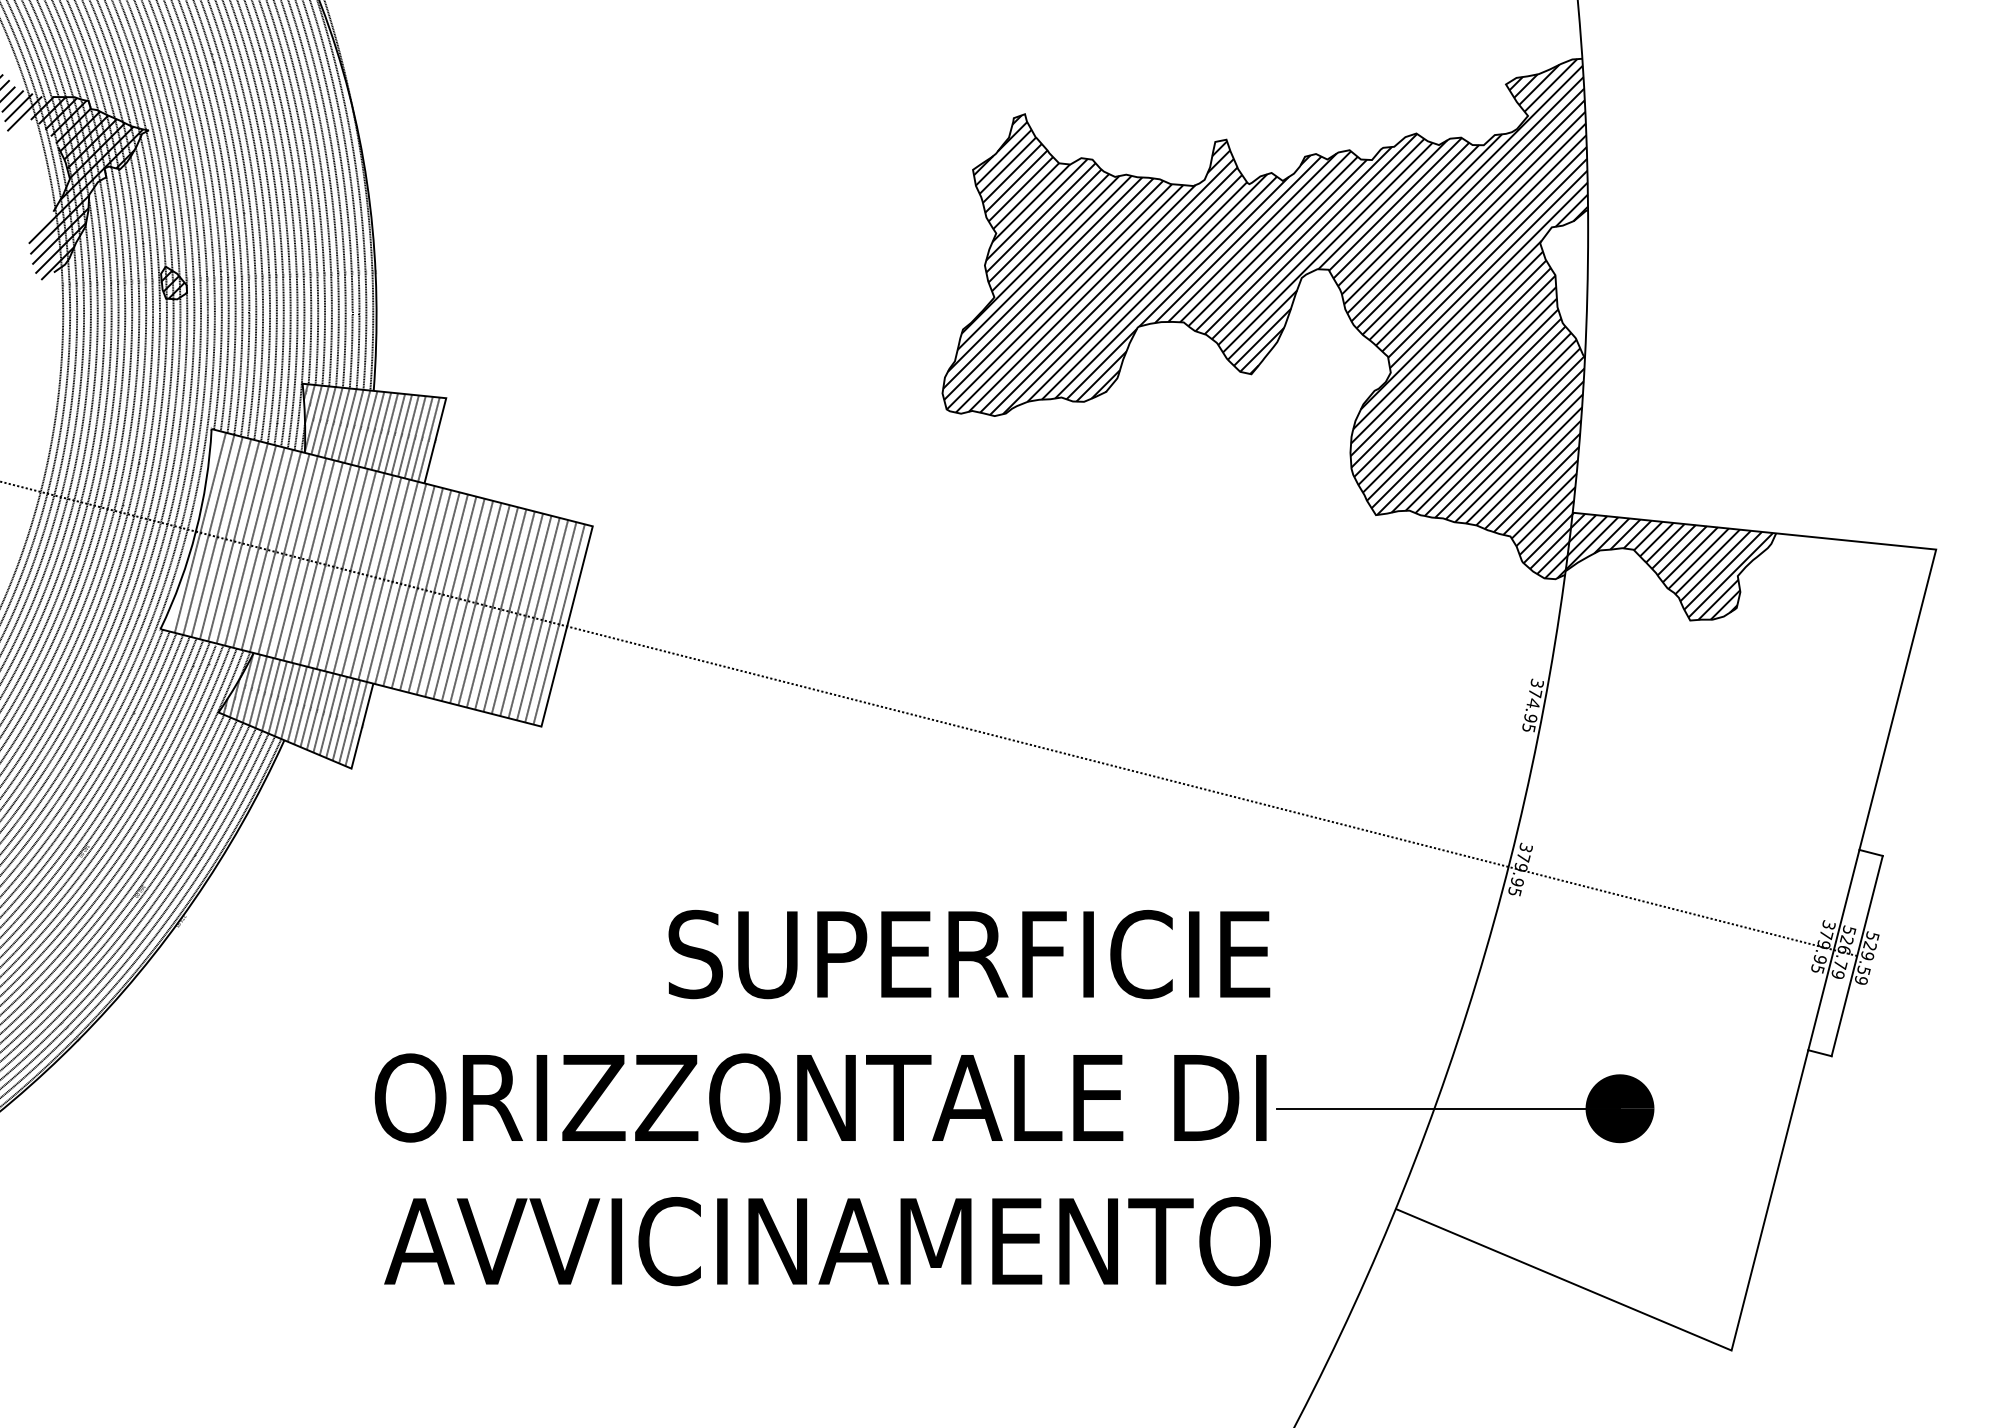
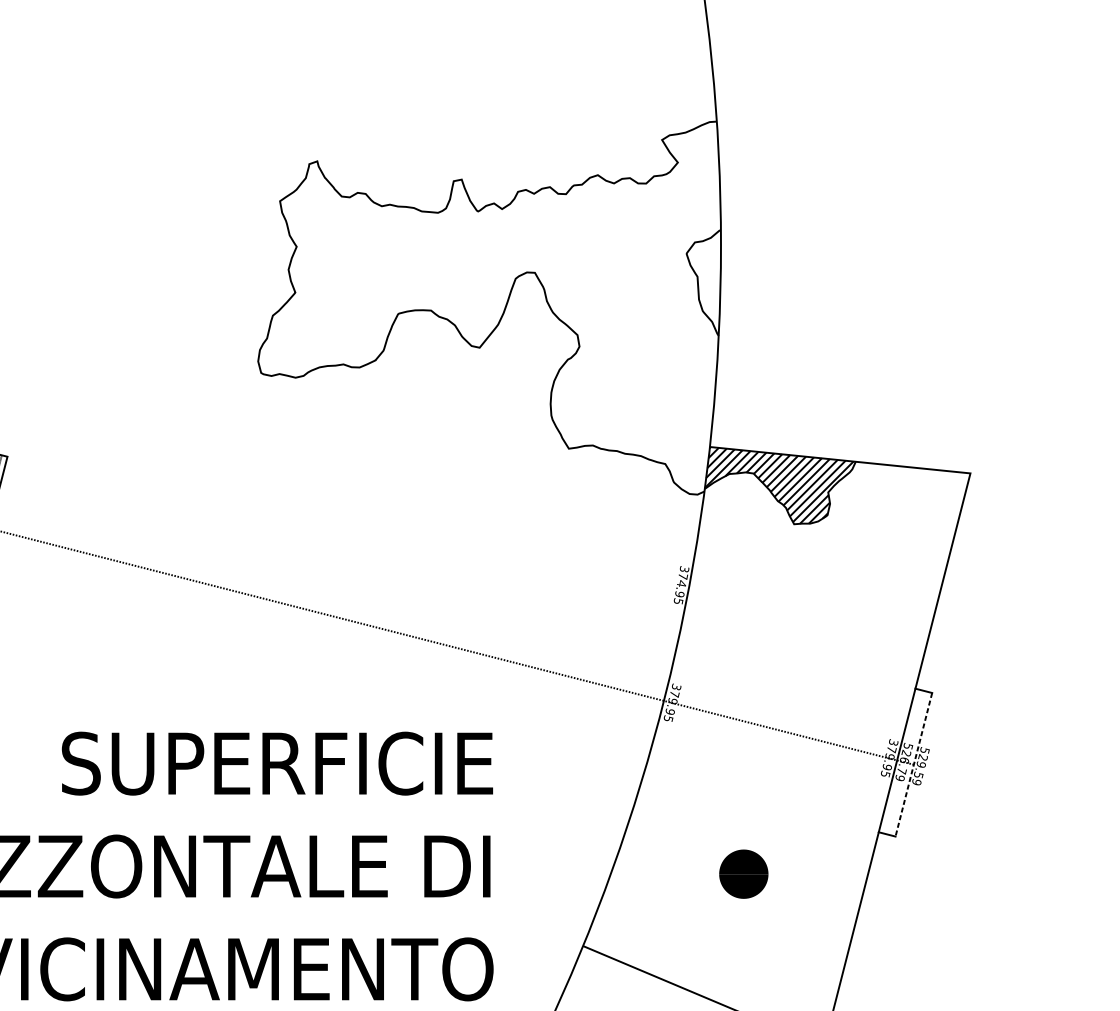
hatch: (1265, 318) -> (489, 307), removed
line: (1857, 956) -> (914, 765), solid -> dashed
line: (1448, 1108) -> (620, 874), removed

